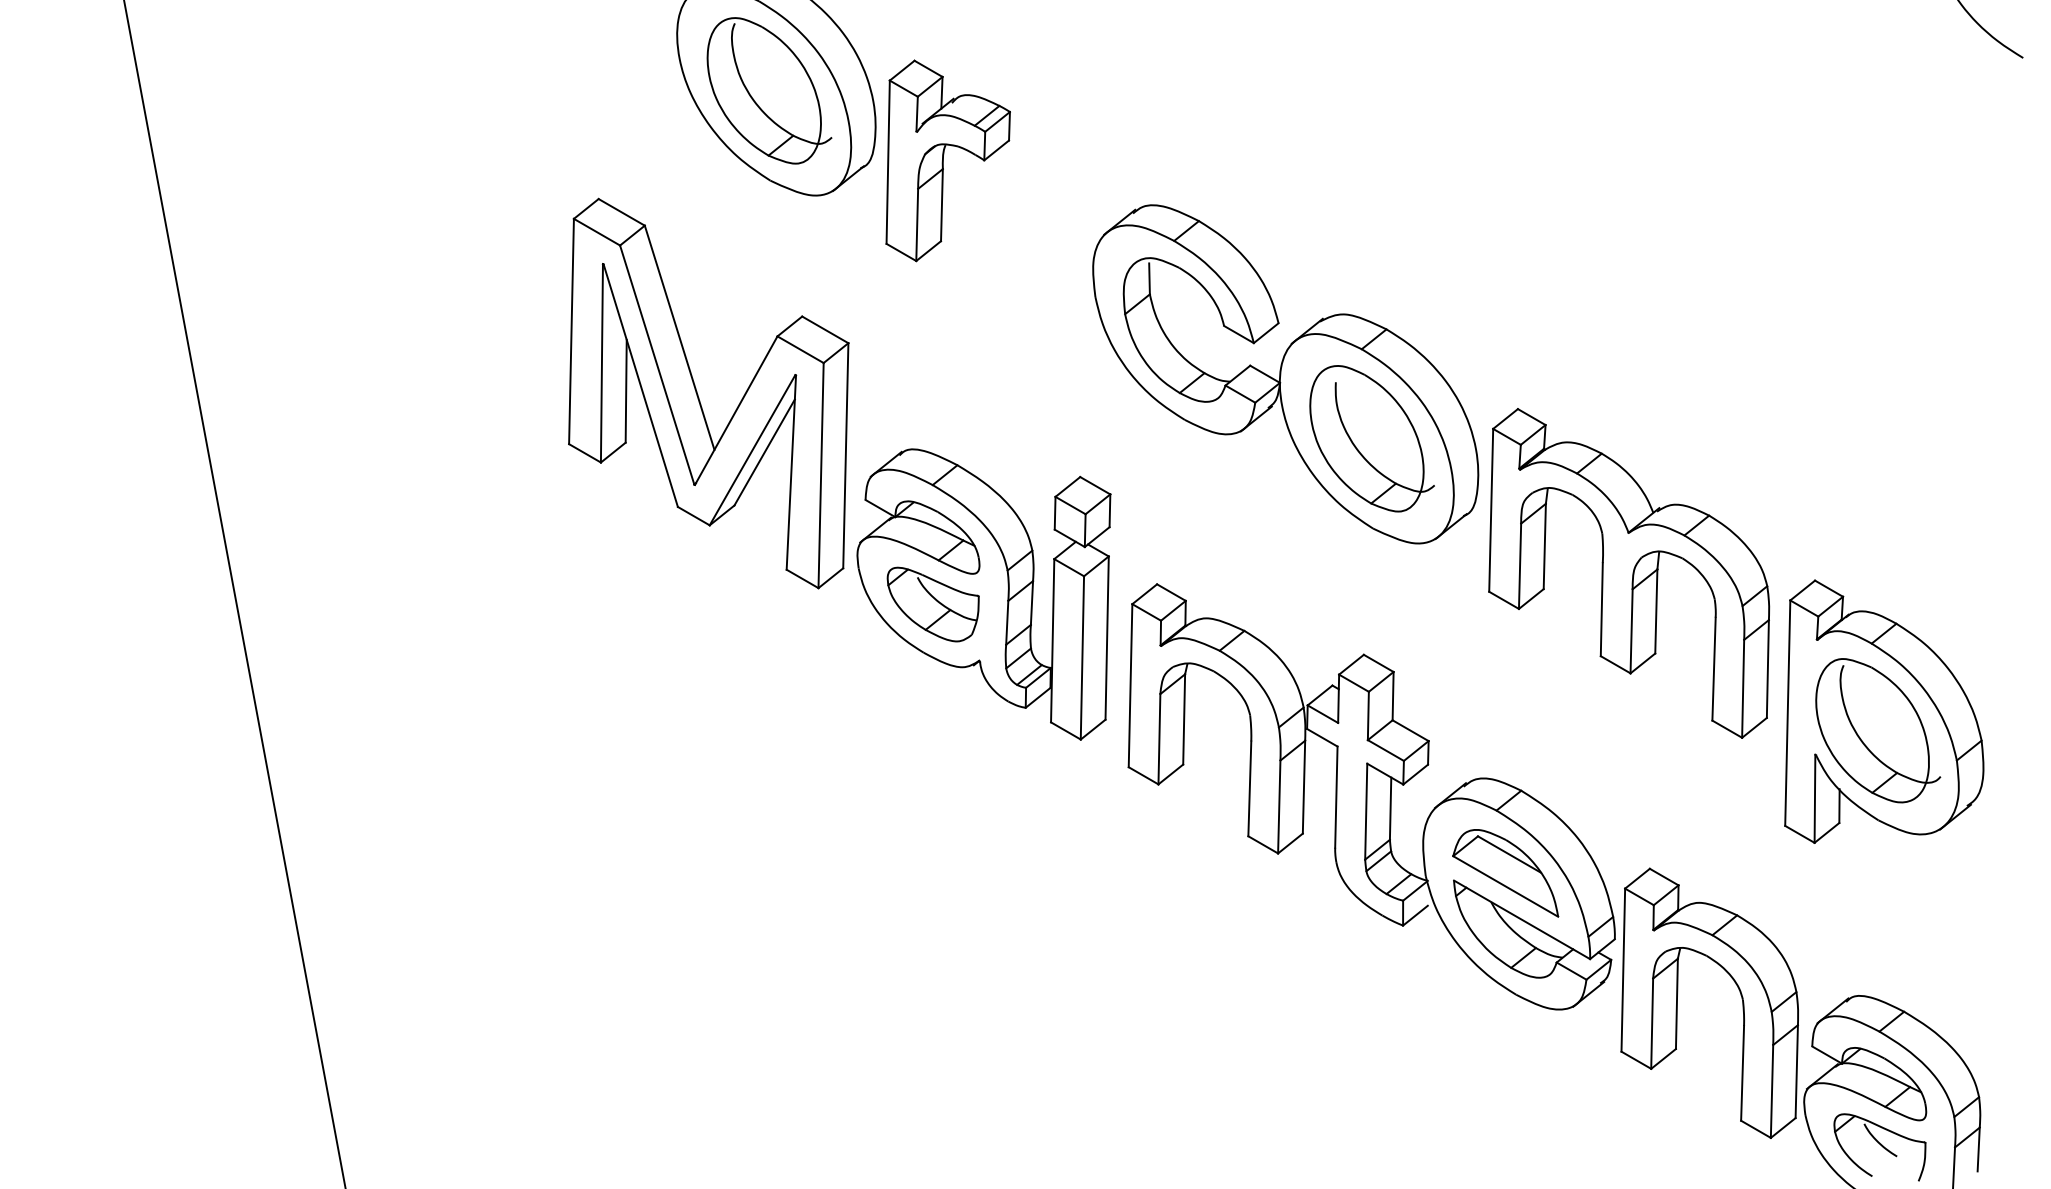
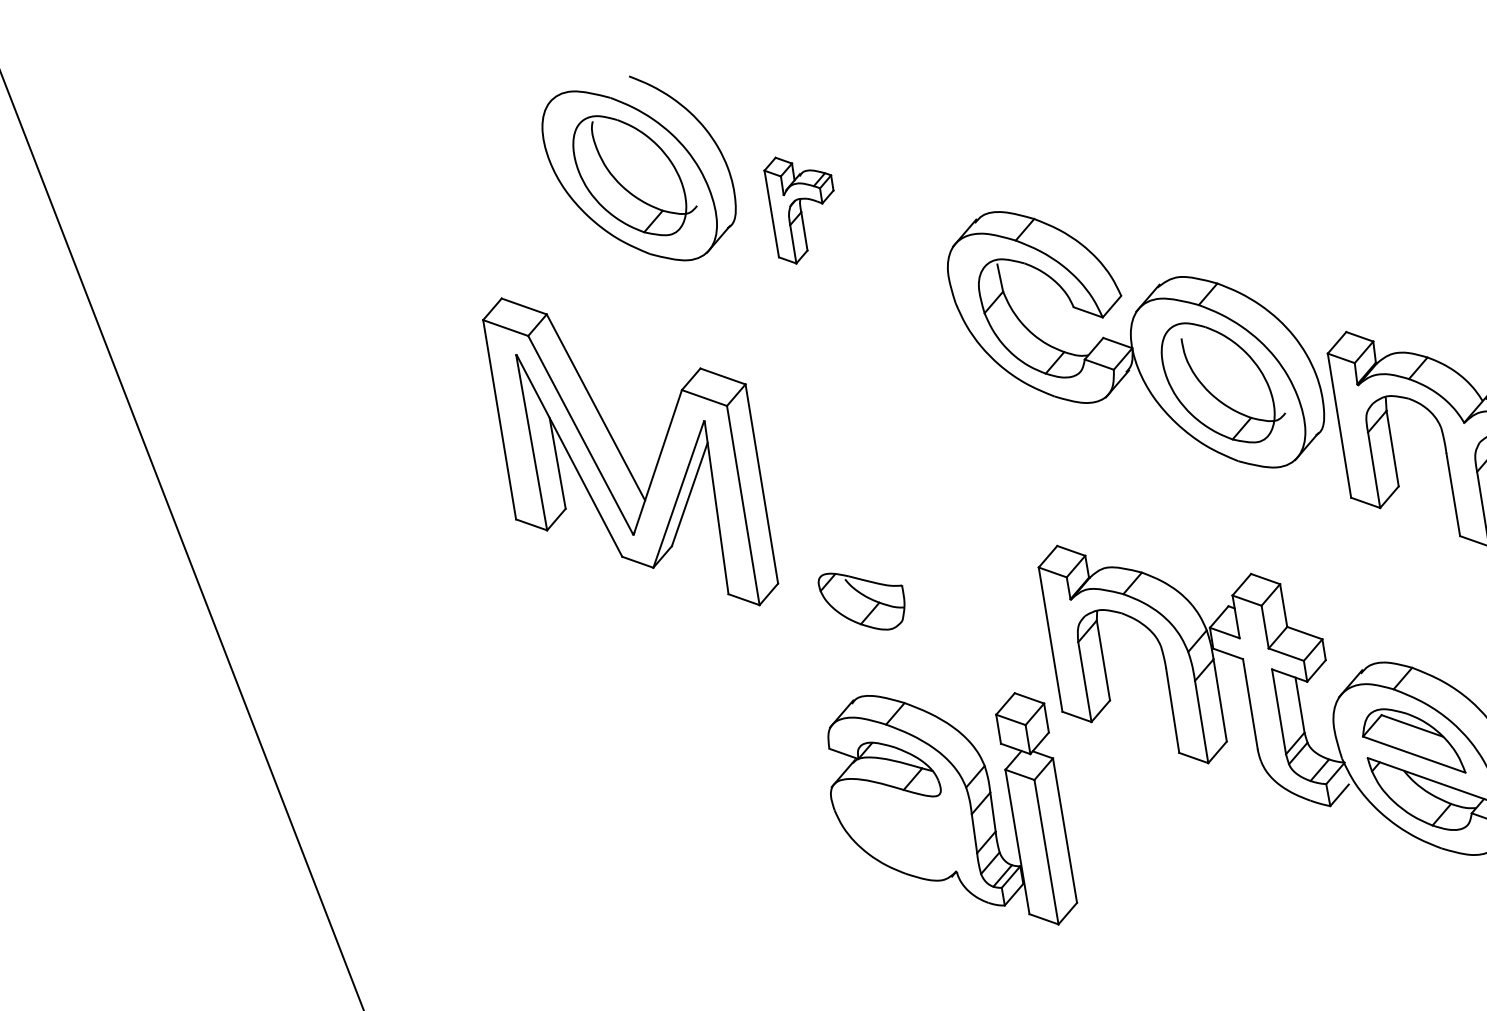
part: (947, 160) -> (802, 207), size x0.6
part: (983, 594) -> (948, 812), moved

